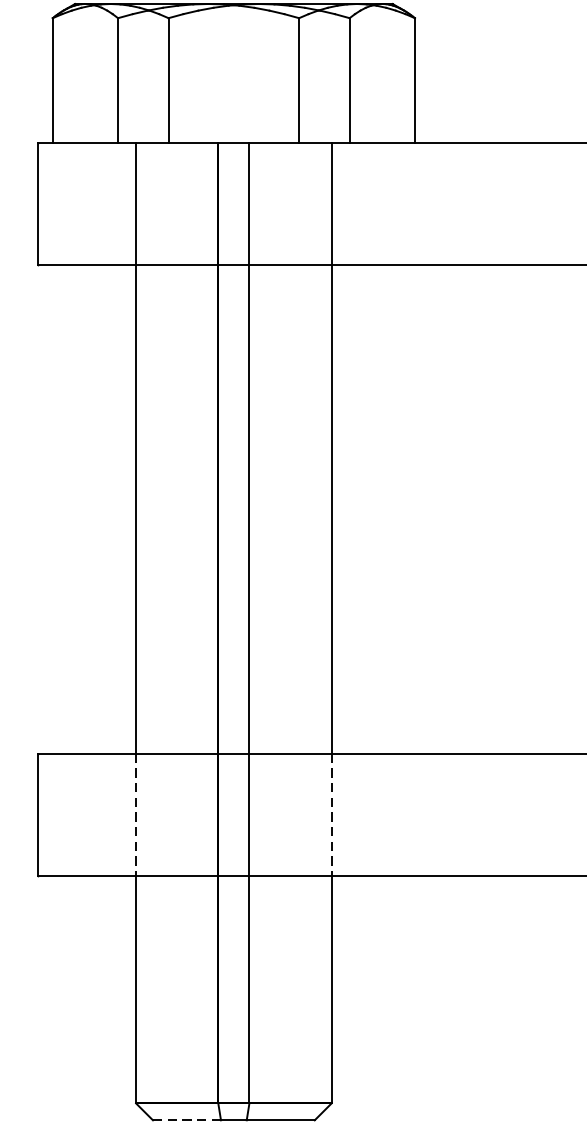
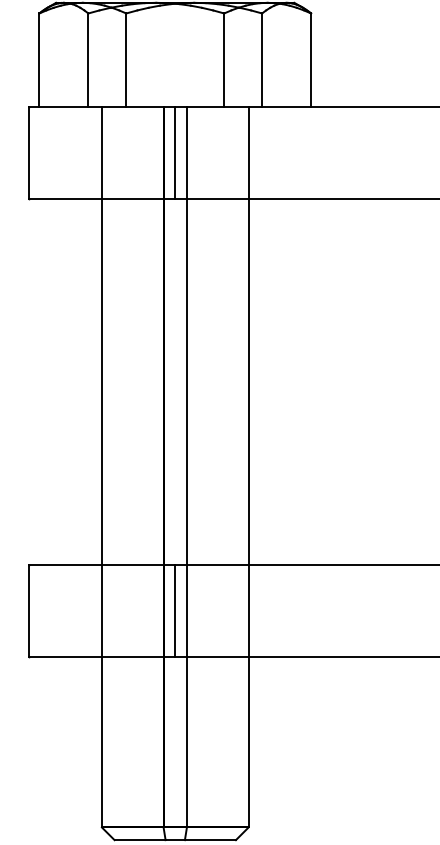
line: (234, 203) -> (175, 152), added
line: (234, 814) -> (175, 610), added
line: (135, 815) -> (101, 611), dashed -> solid
line: (331, 815) -> (248, 611), dashed -> solid
line: (187, 1120) -> (140, 840), dashed -> solid

